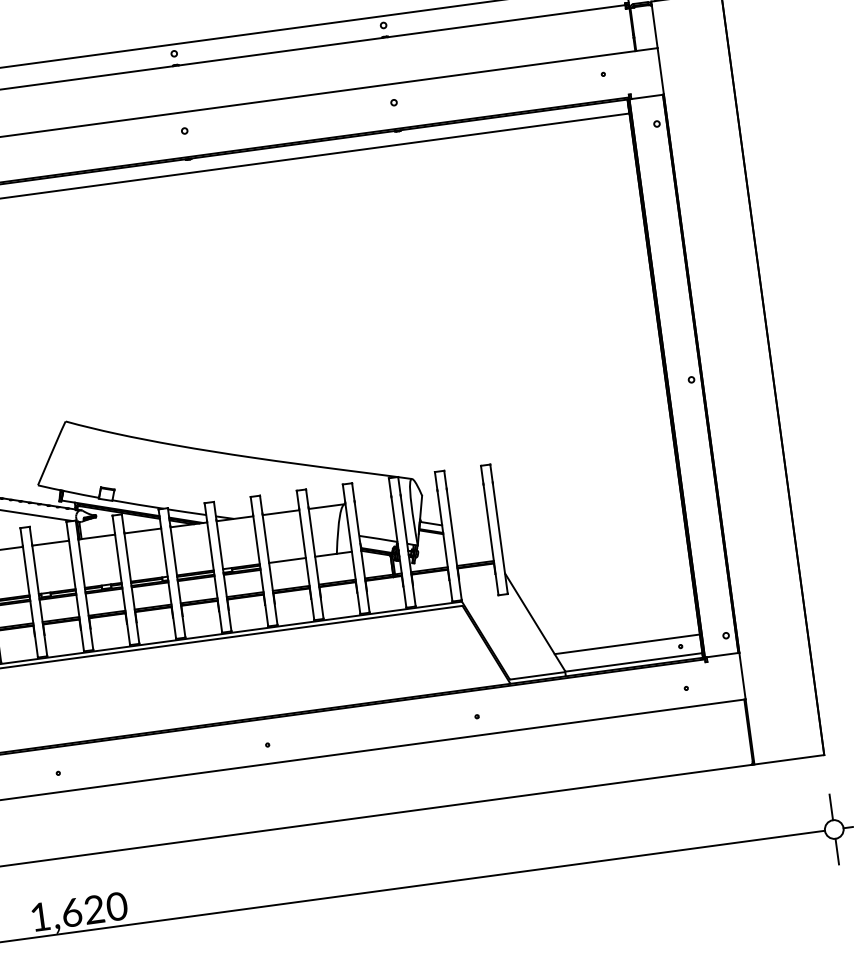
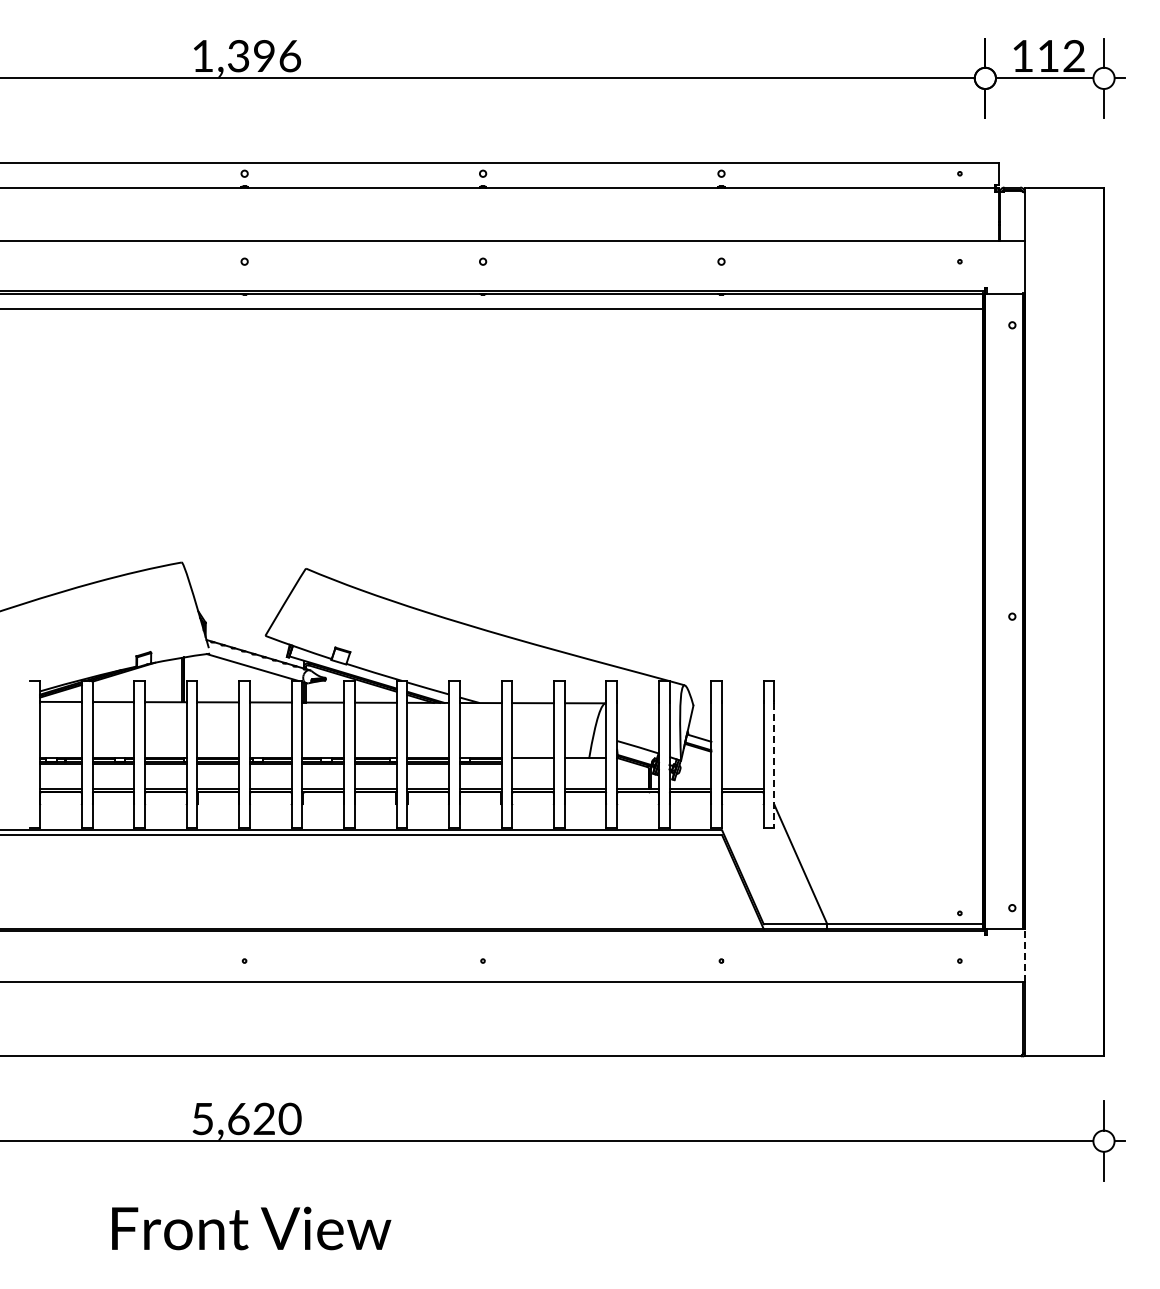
line: (500, 538) -> (774, 765), solid -> dashed
line: (627, 644) -> (900, 902), removed
line: (742, 675) -> (1024, 955), solid -> dashed
text: (40, 917) -> (202, 1119), 1,620 -> 5,620

